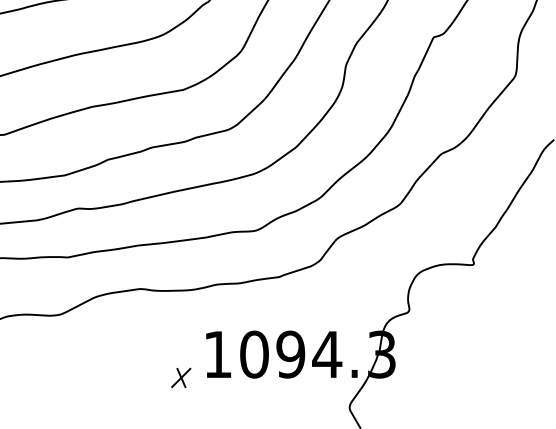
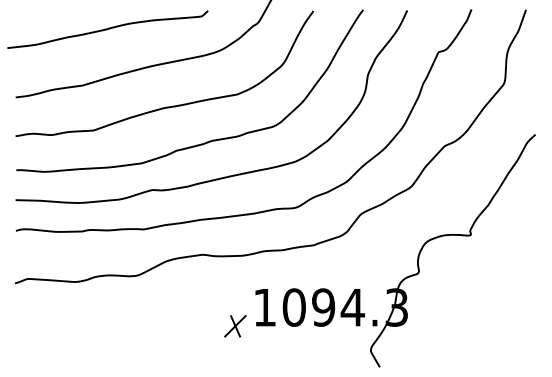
part: (181, 378) -> (235, 326), size x1.4

